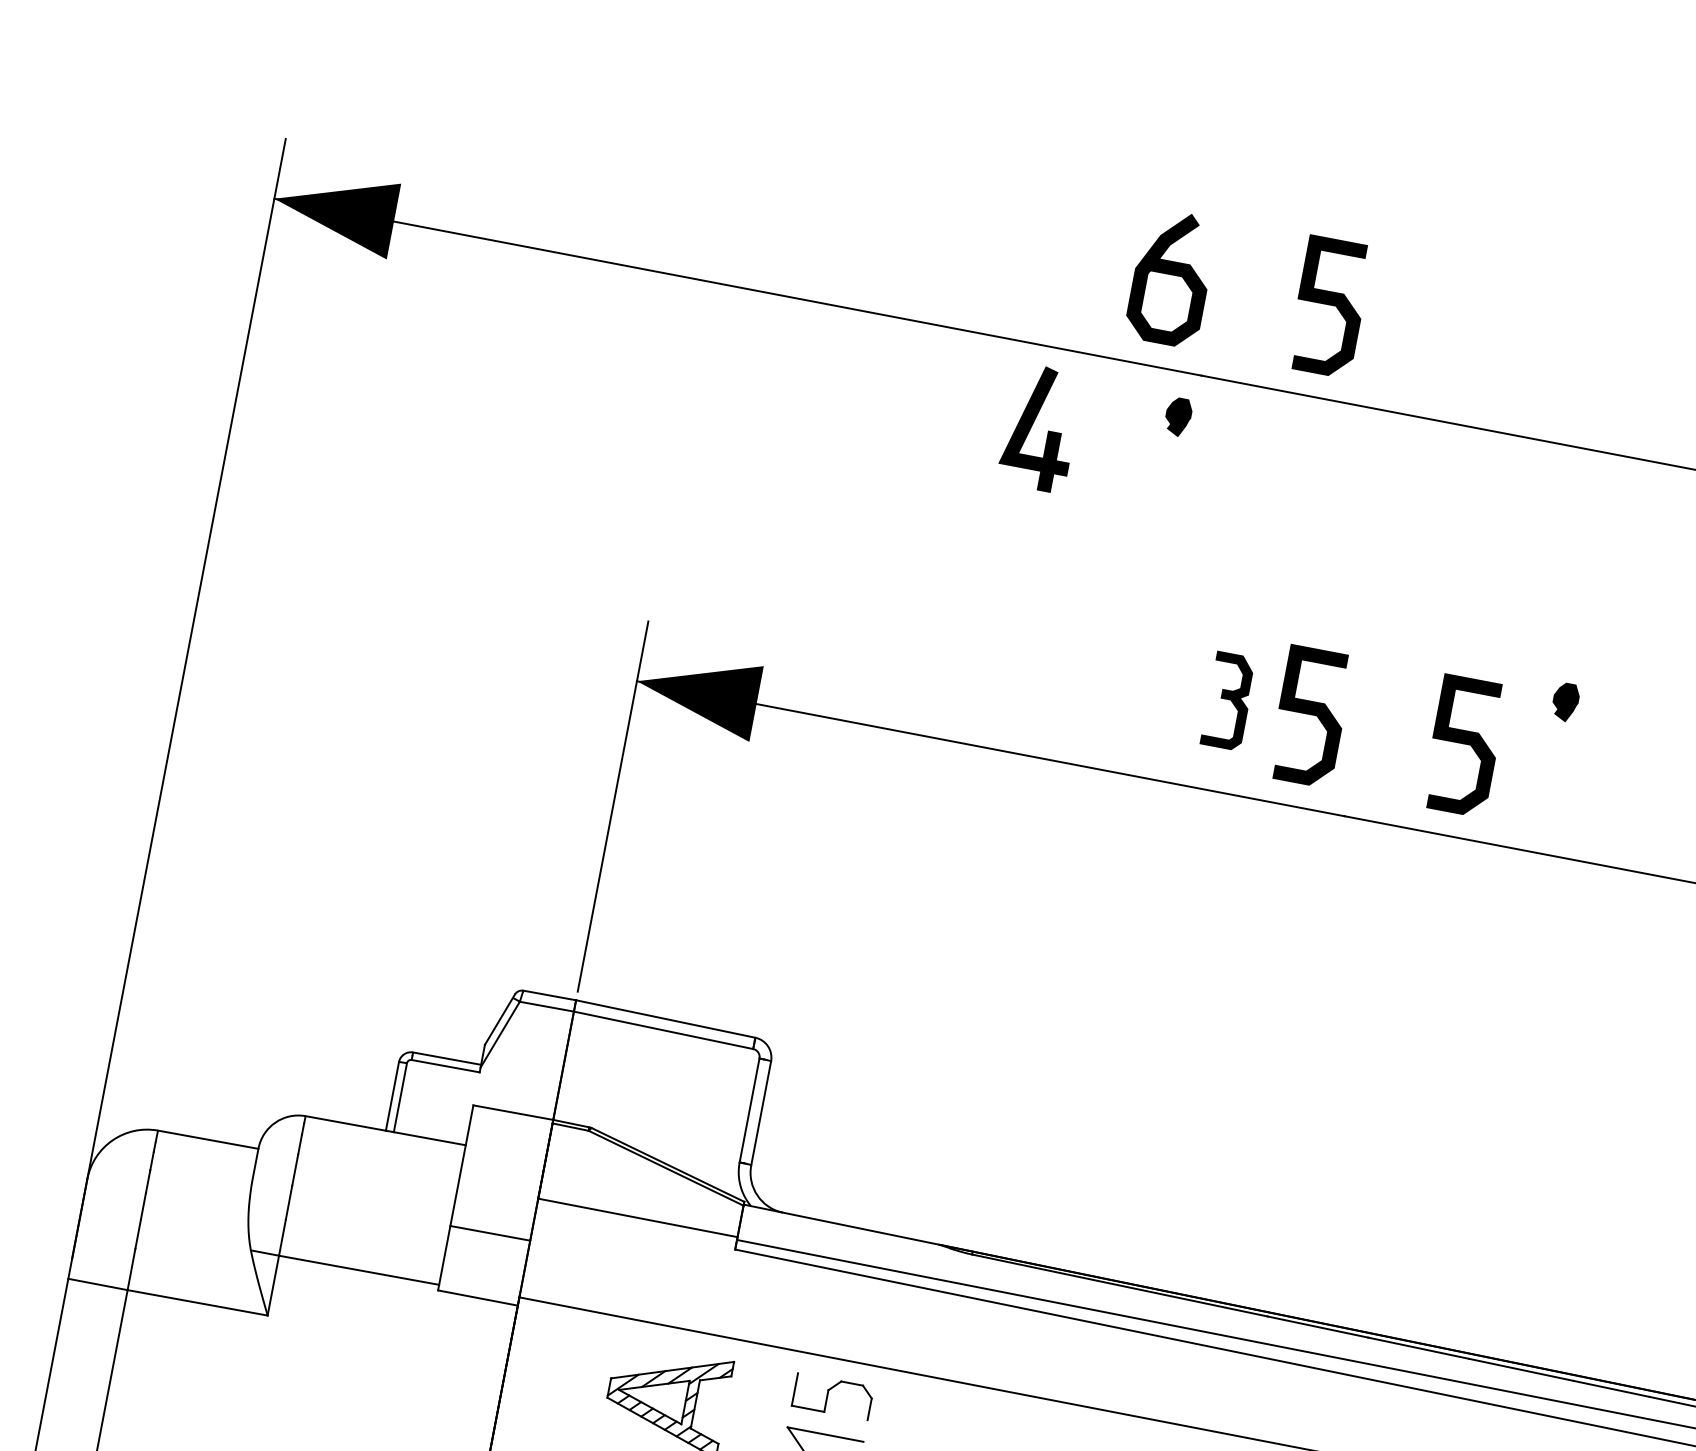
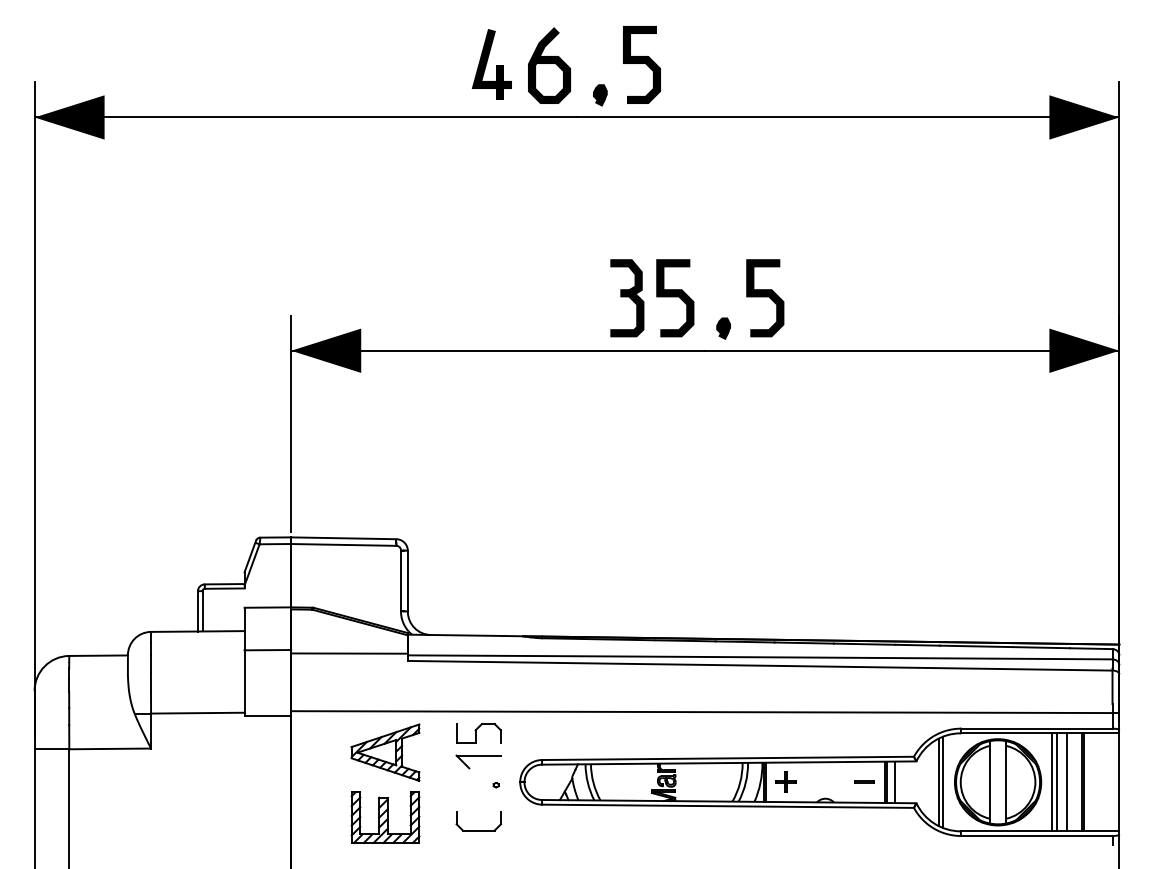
part: (1178, 417) -> (600, 95), moved
part: (1040, 428) -> (491, 64), moved
part: (1228, 701) -> (627, 298), size x1.43
part: (1565, 701) -> (723, 328), moved
line: (489, 1233) -> (267, 650), moved

